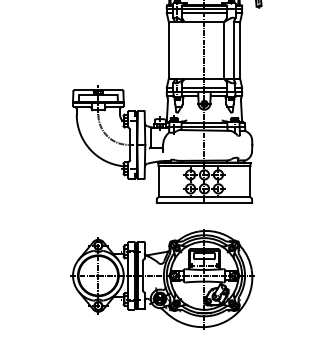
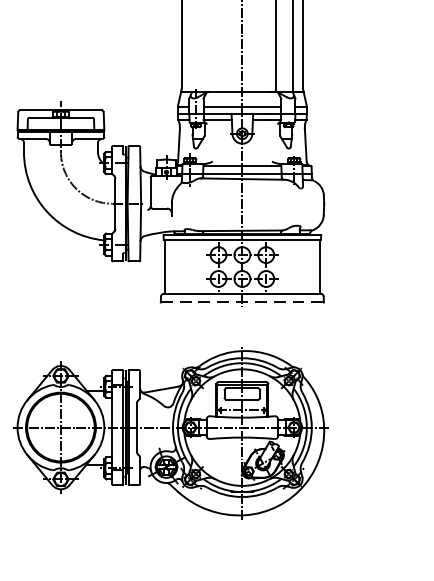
line: (204, 202) -> (242, 302), solid -> dashed

